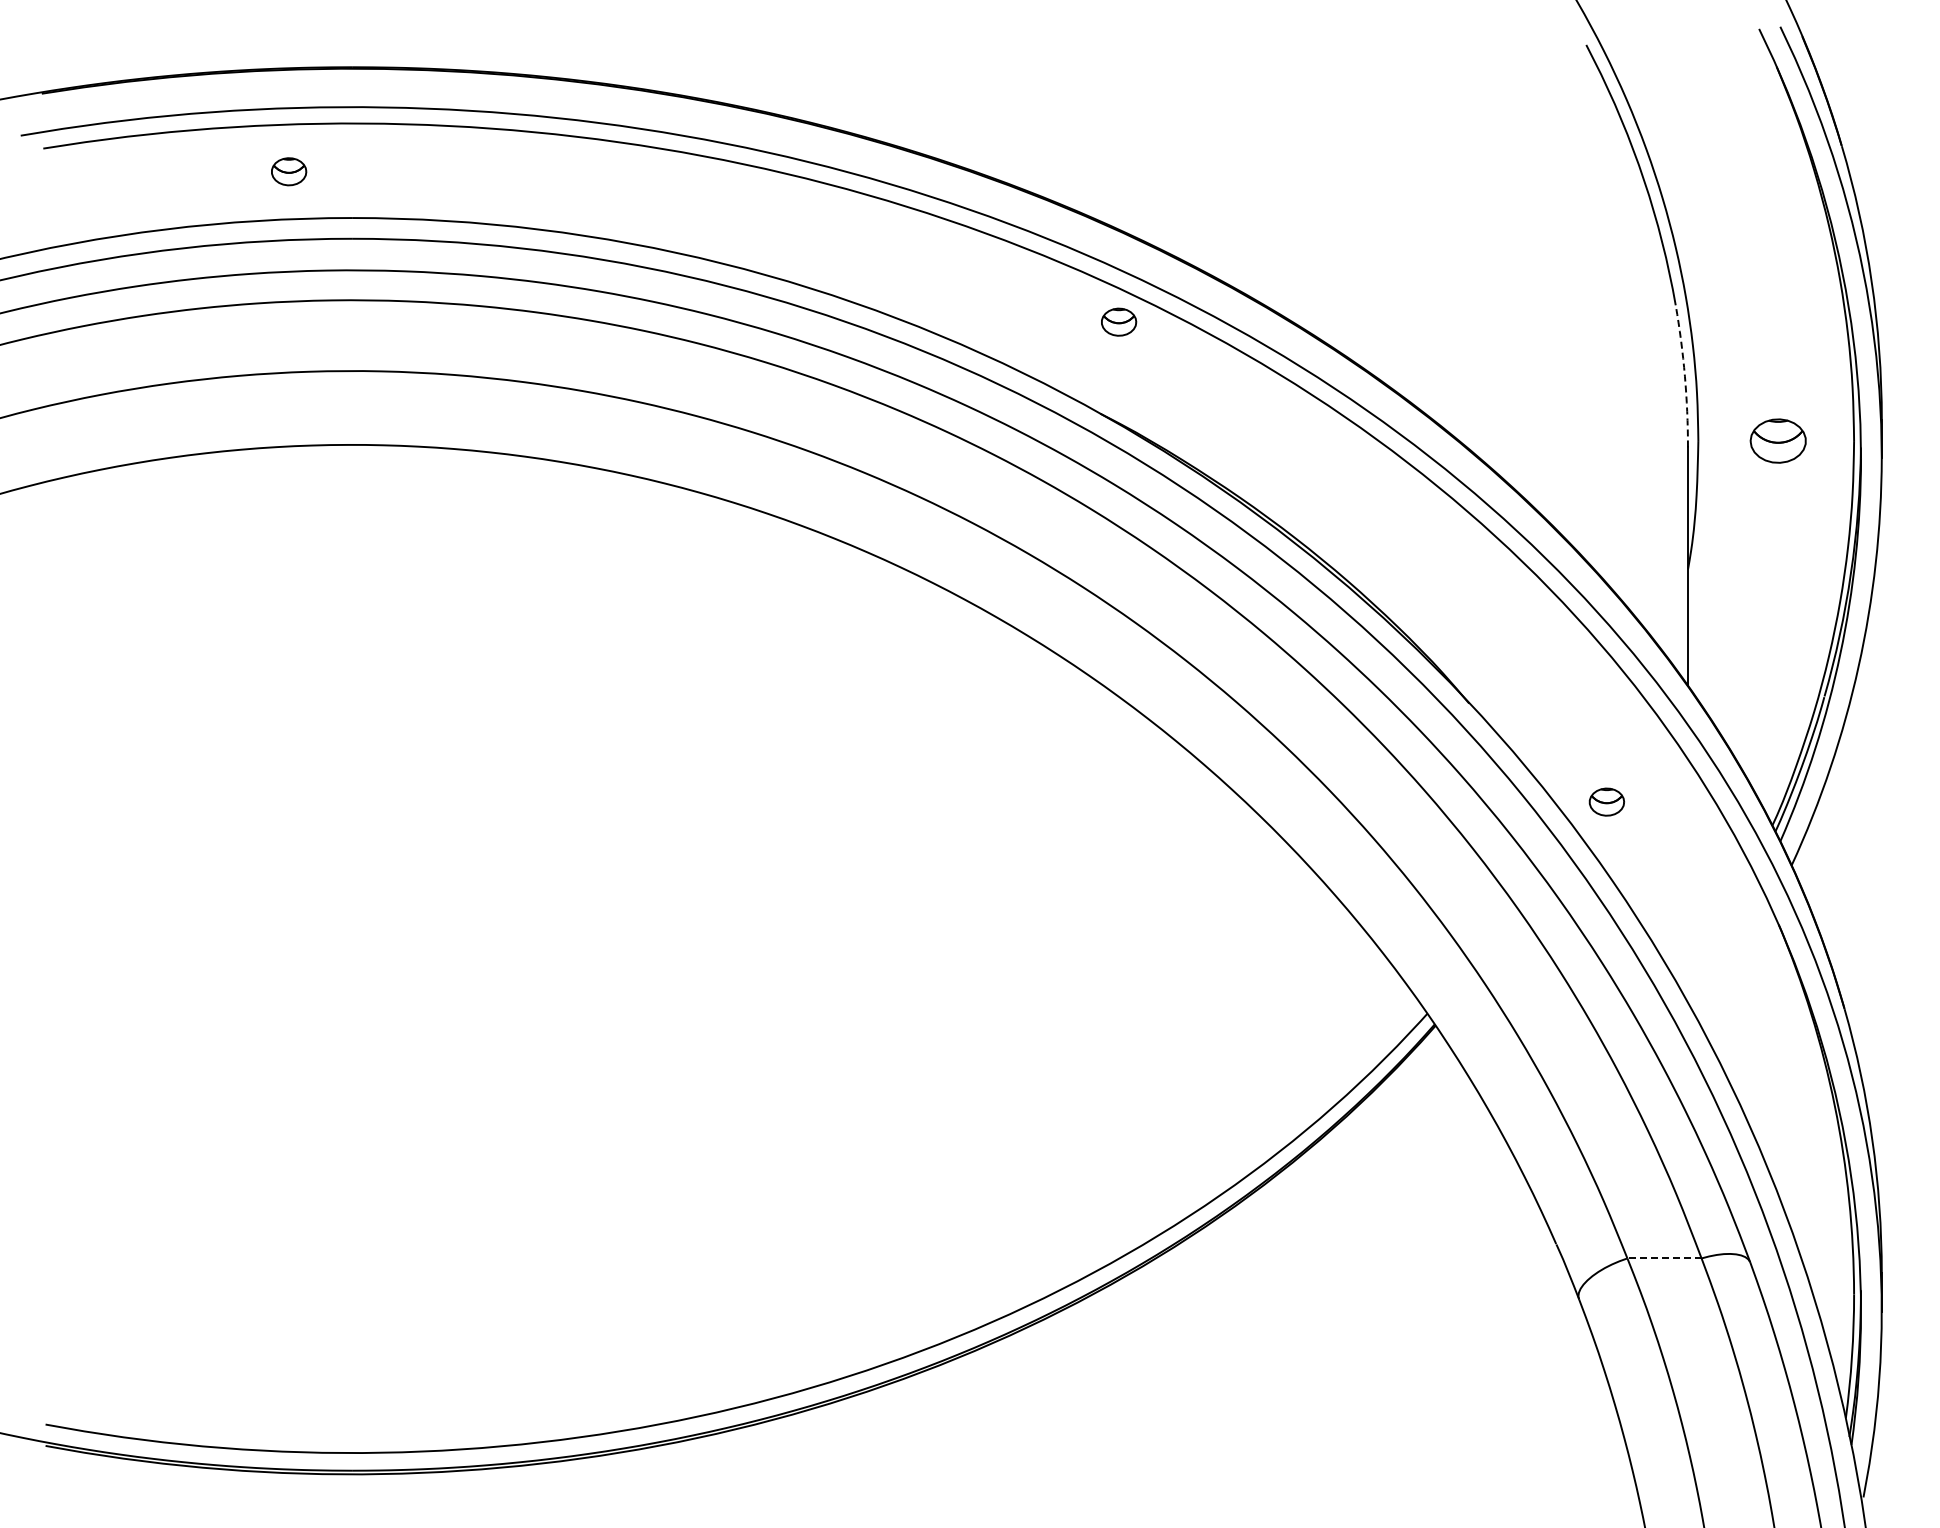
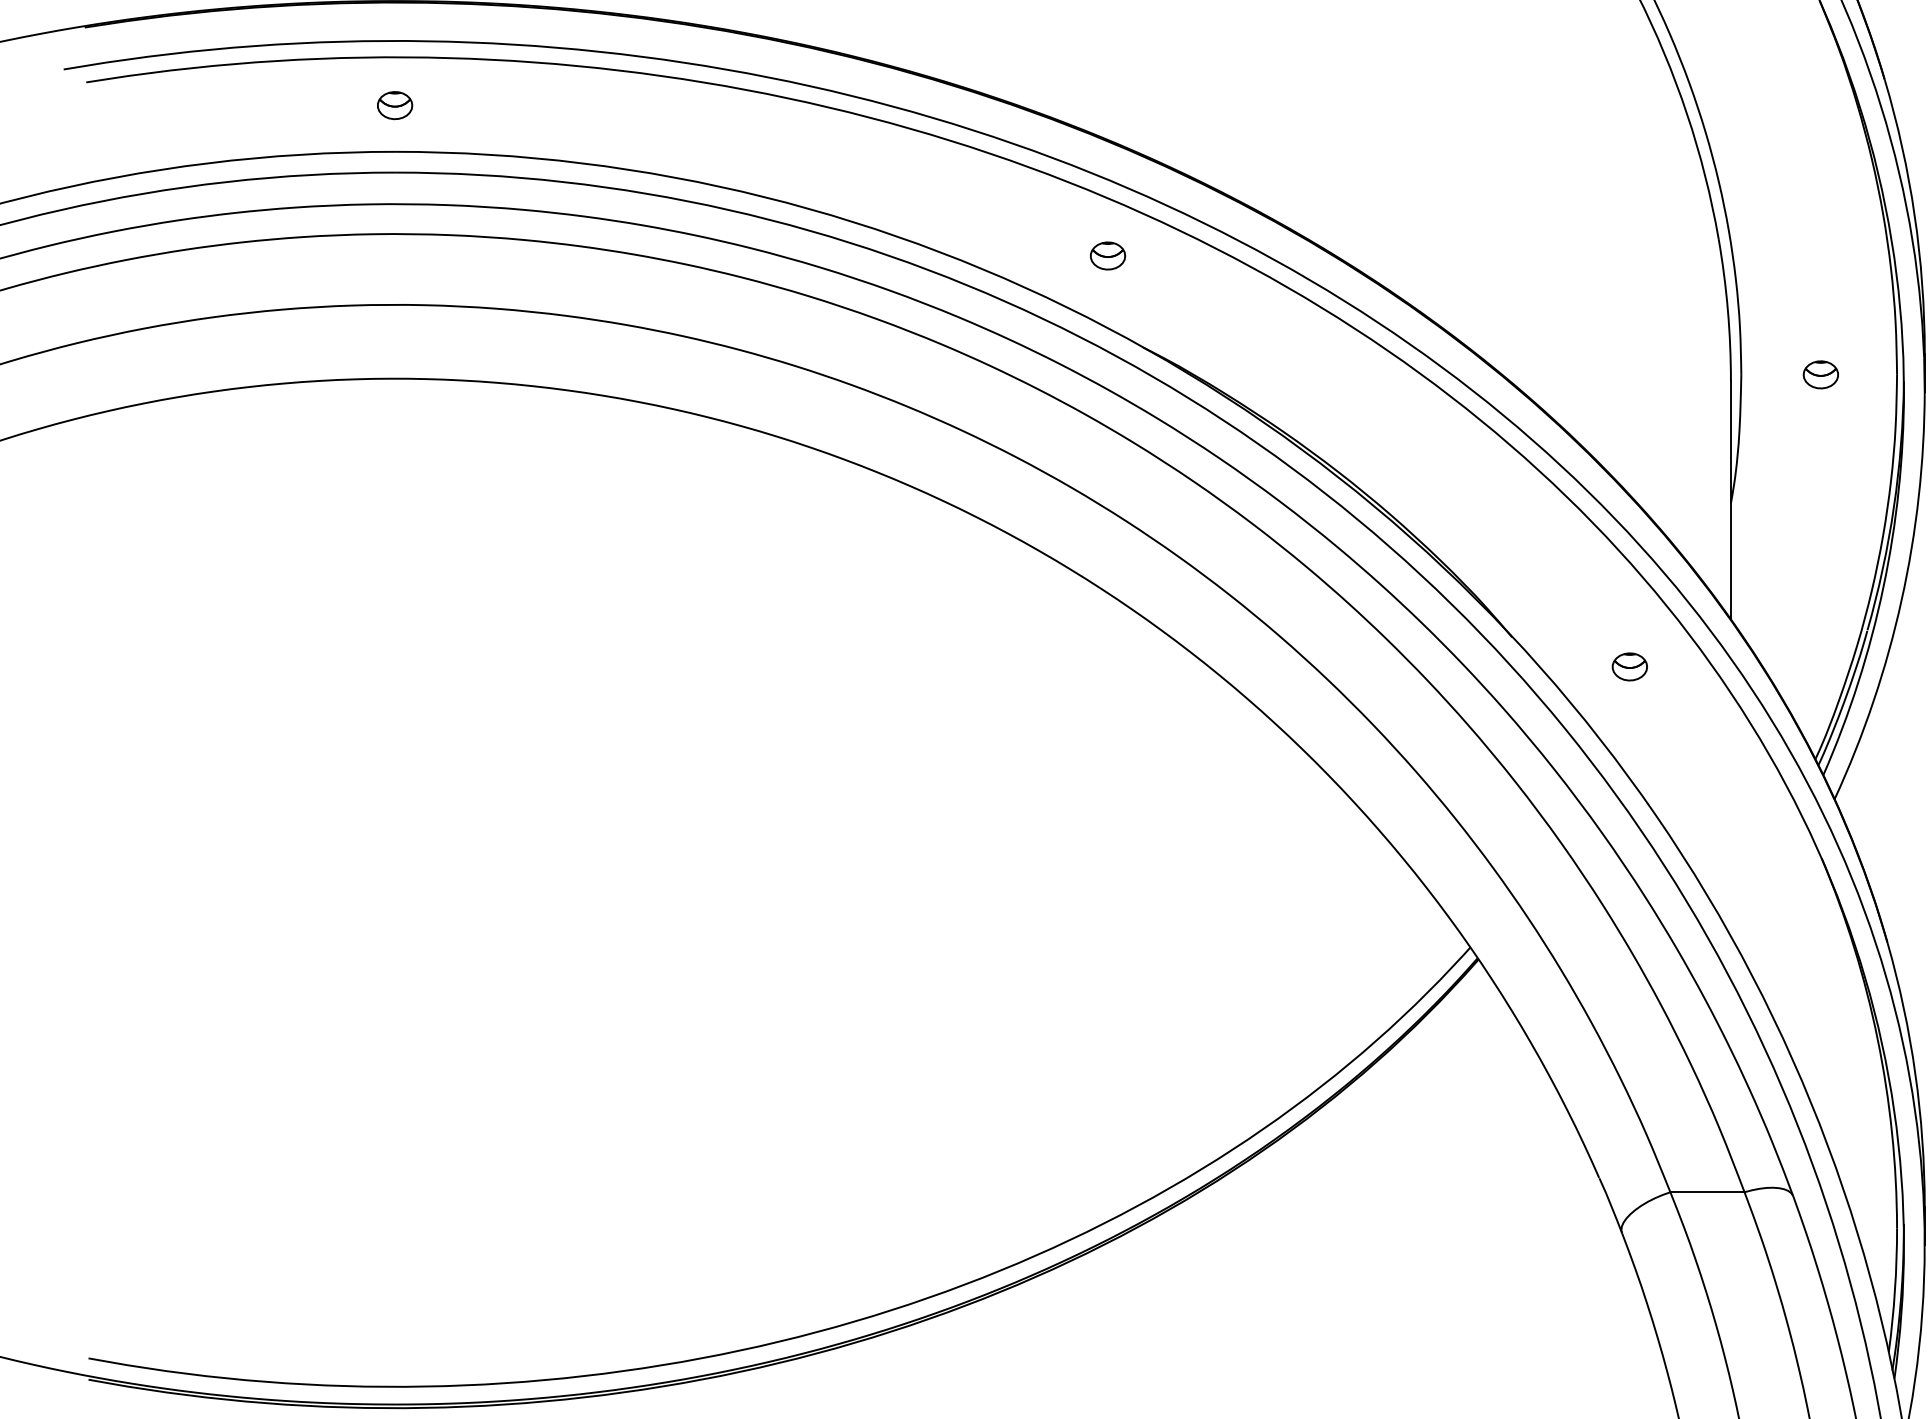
part: (289, 171) -> (395, 105), moved
part: (1119, 321) -> (1108, 255), moved
arc: (1684, 376) -> (1727, 310), dashed -> solid
part: (1777, 440) -> (1820, 374), size x0.62
part: (1606, 801) -> (1629, 666), moved
line: (1664, 1258) -> (1707, 1192), dashed -> solid

